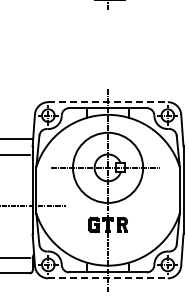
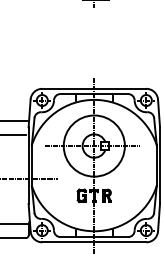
line: (108, 102) -> (94, 89), dashed -> solid
line: (108, 278) -> (94, 242), dashed -> solid

